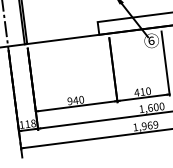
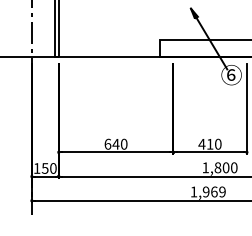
text: (69, 100) -> (107, 143), 940 -> 640
text: (150, 107) -> (217, 167), 1,600 -> 1,800
text: (30, 123) -> (48, 168), 118 -> 150

